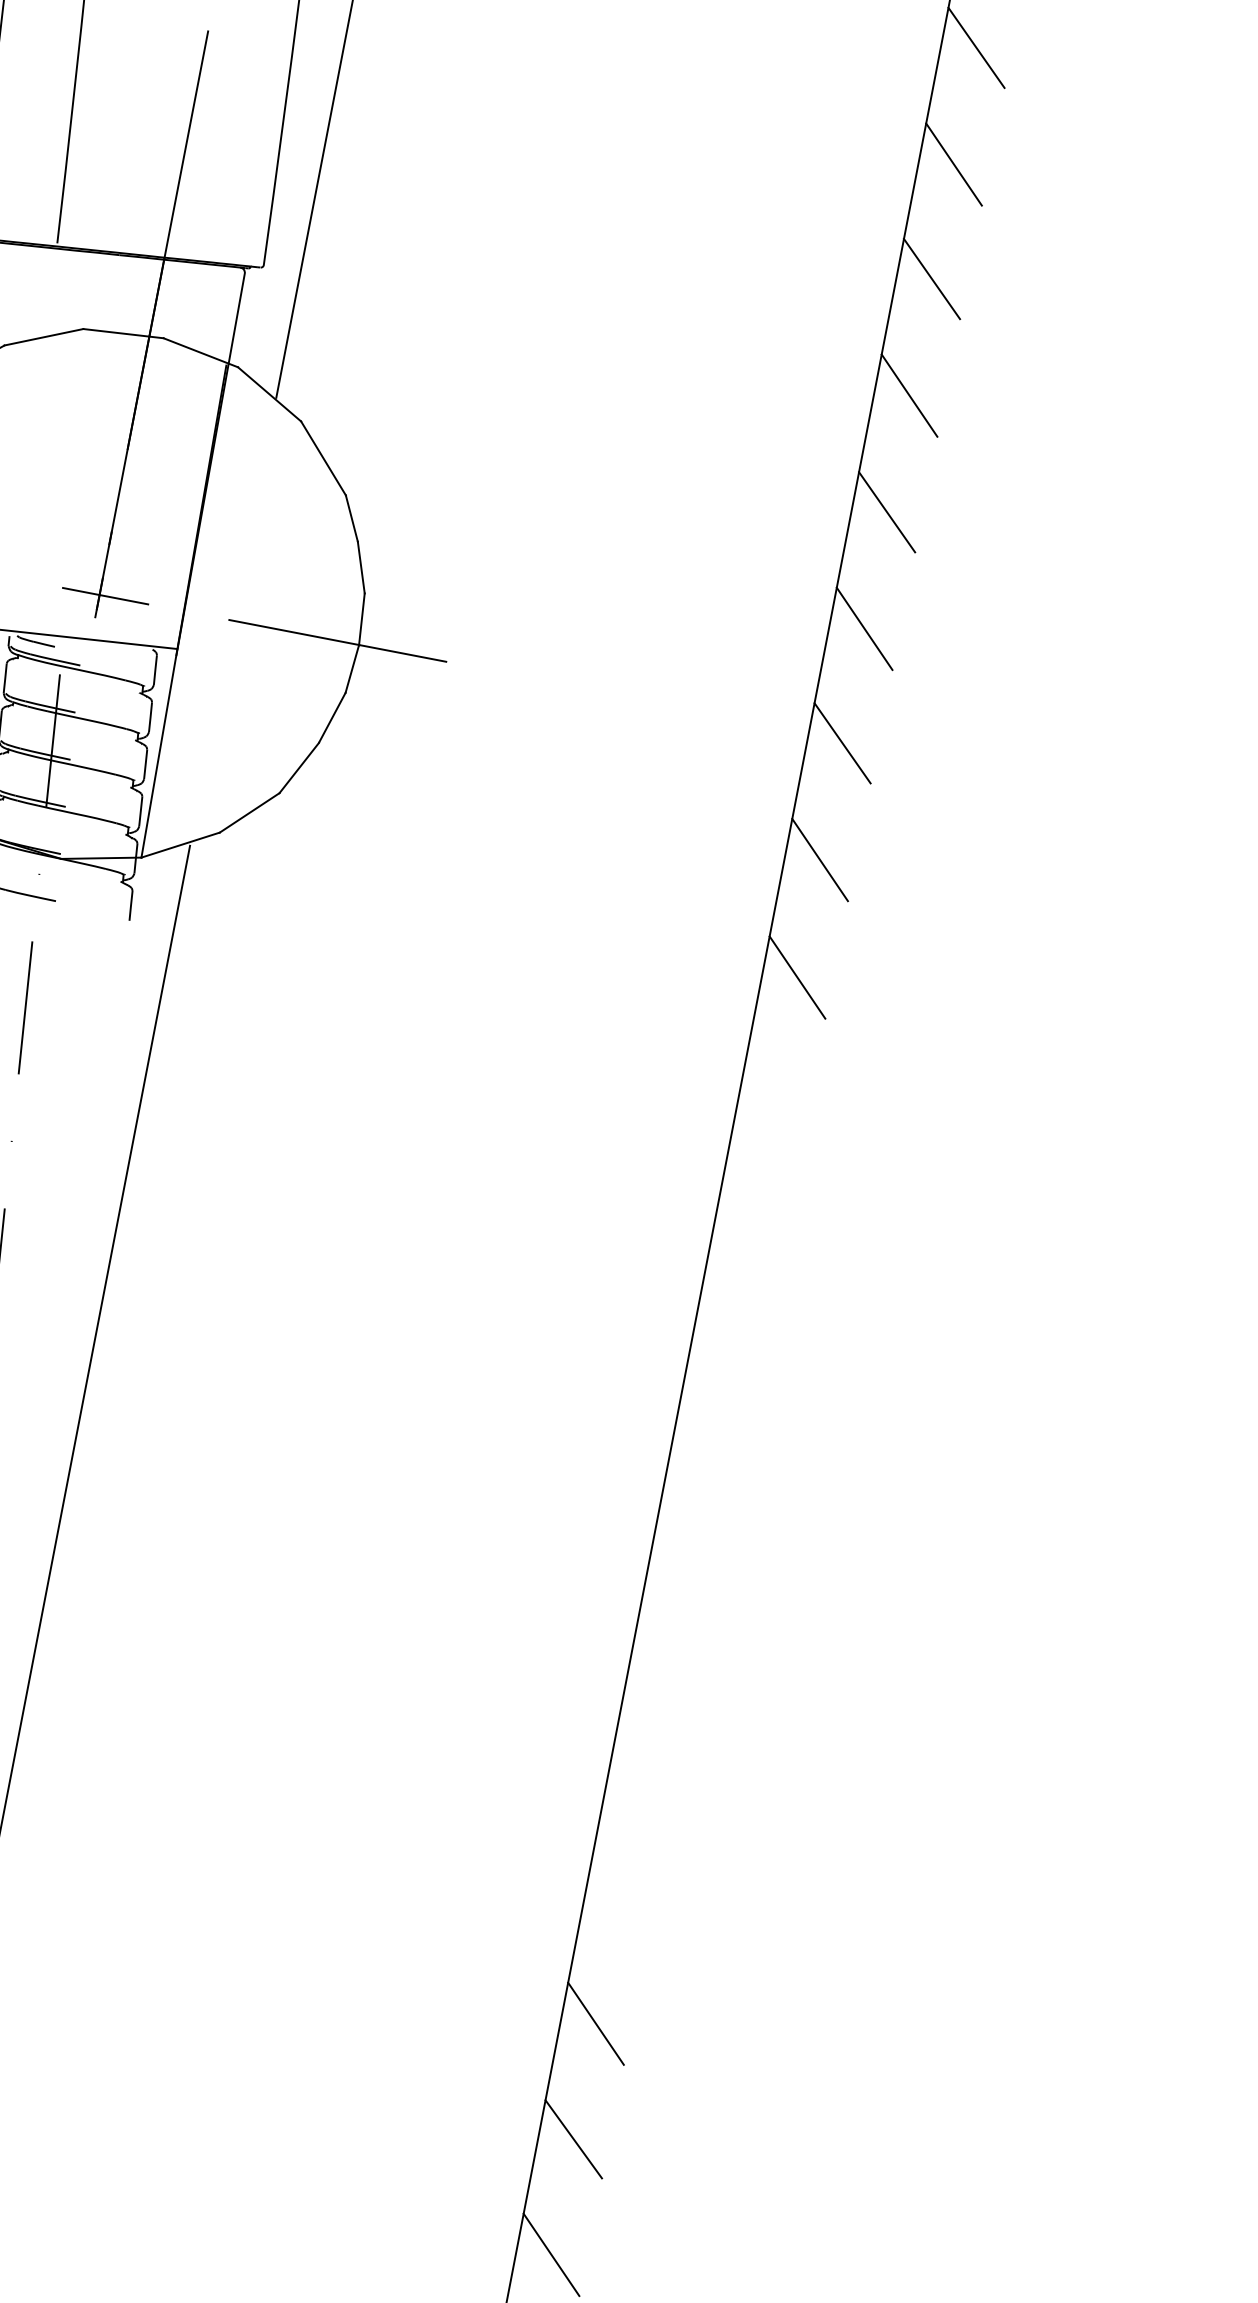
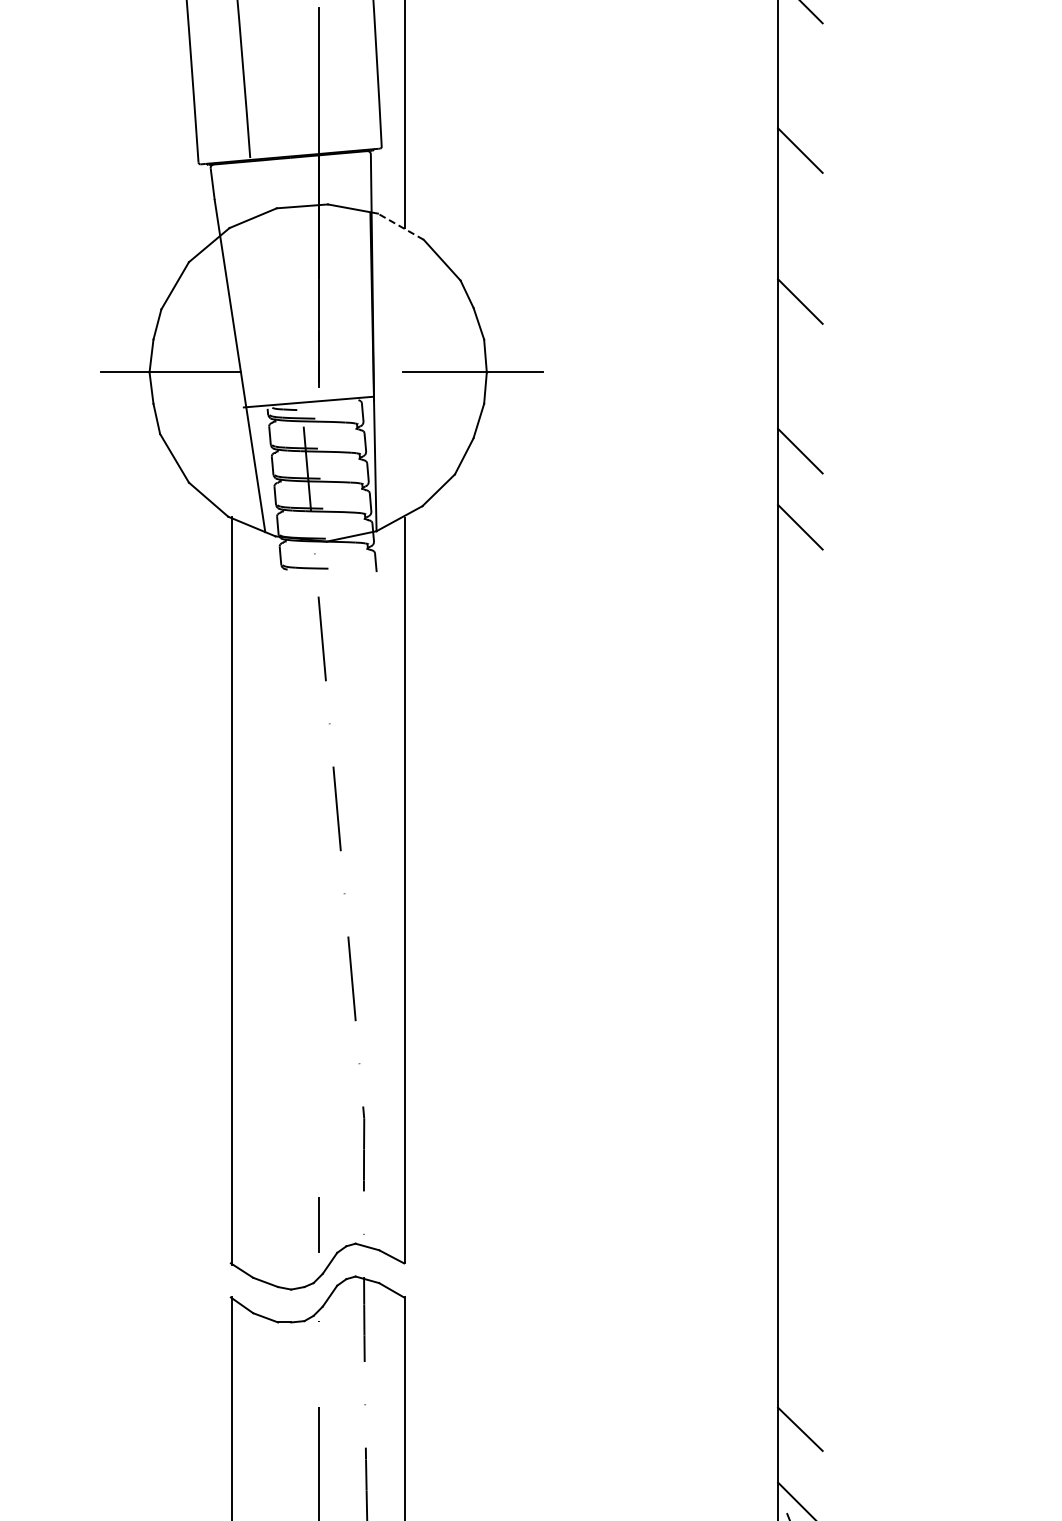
line: (932, 278) -> (800, 74), removed
line: (269, 393) -> (400, 226), solid -> dashed
line: (887, 511) -> (800, 225), removed
line: (105, 596) -> (322, 372), removed
line: (842, 743) -> (800, 375), removed
line: (596, 2024) -> (800, 1204), removed
line: (573, 2139) -> (800, 1279), removed
line: (551, 2254) -> (800, 1353), removed

